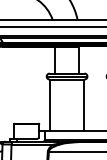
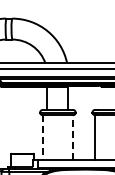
line: (49, 105) -> (42, 137), solid -> dashed
line: (84, 105) -> (73, 137), solid -> dashed

